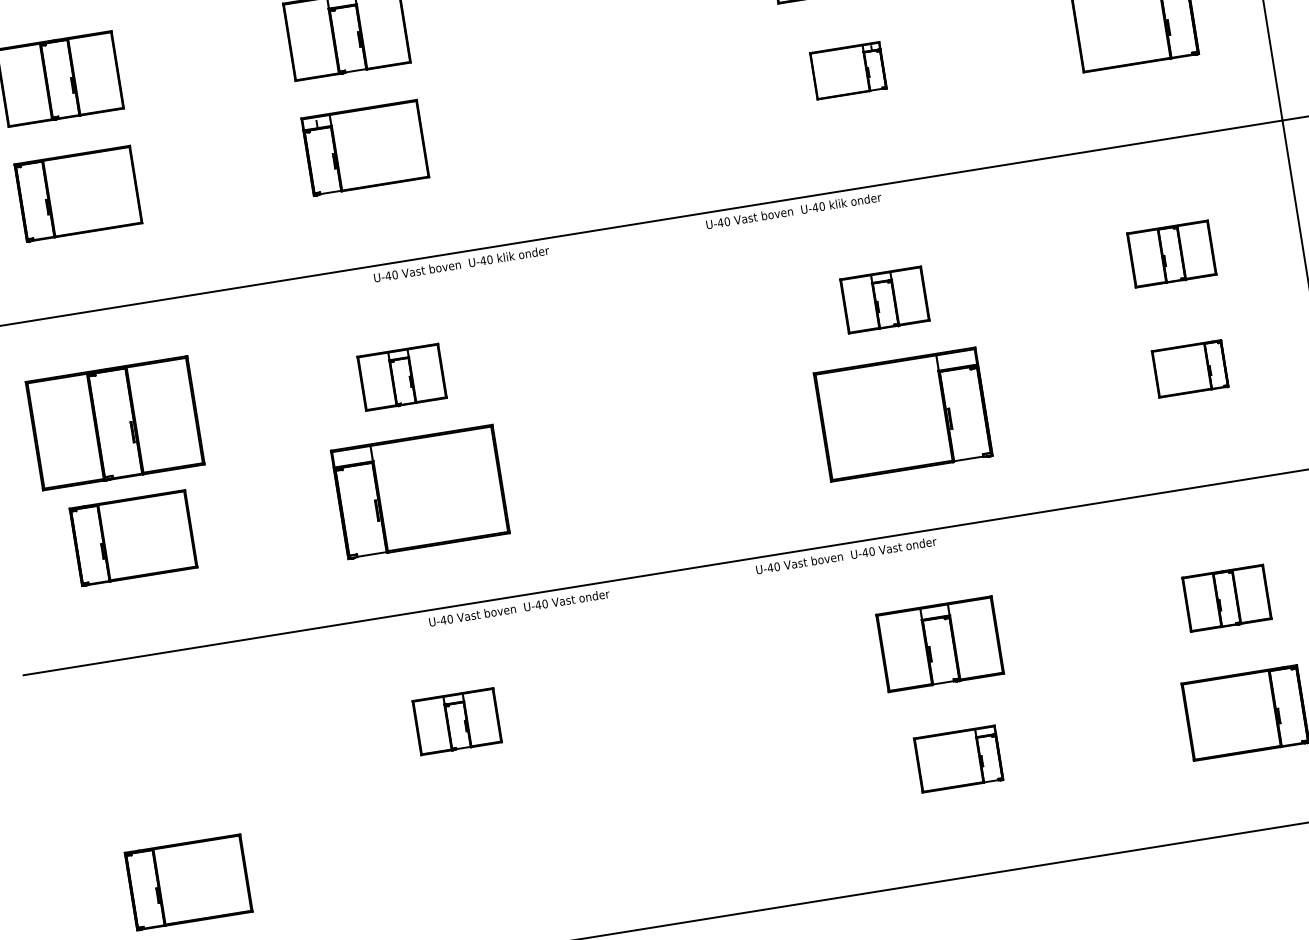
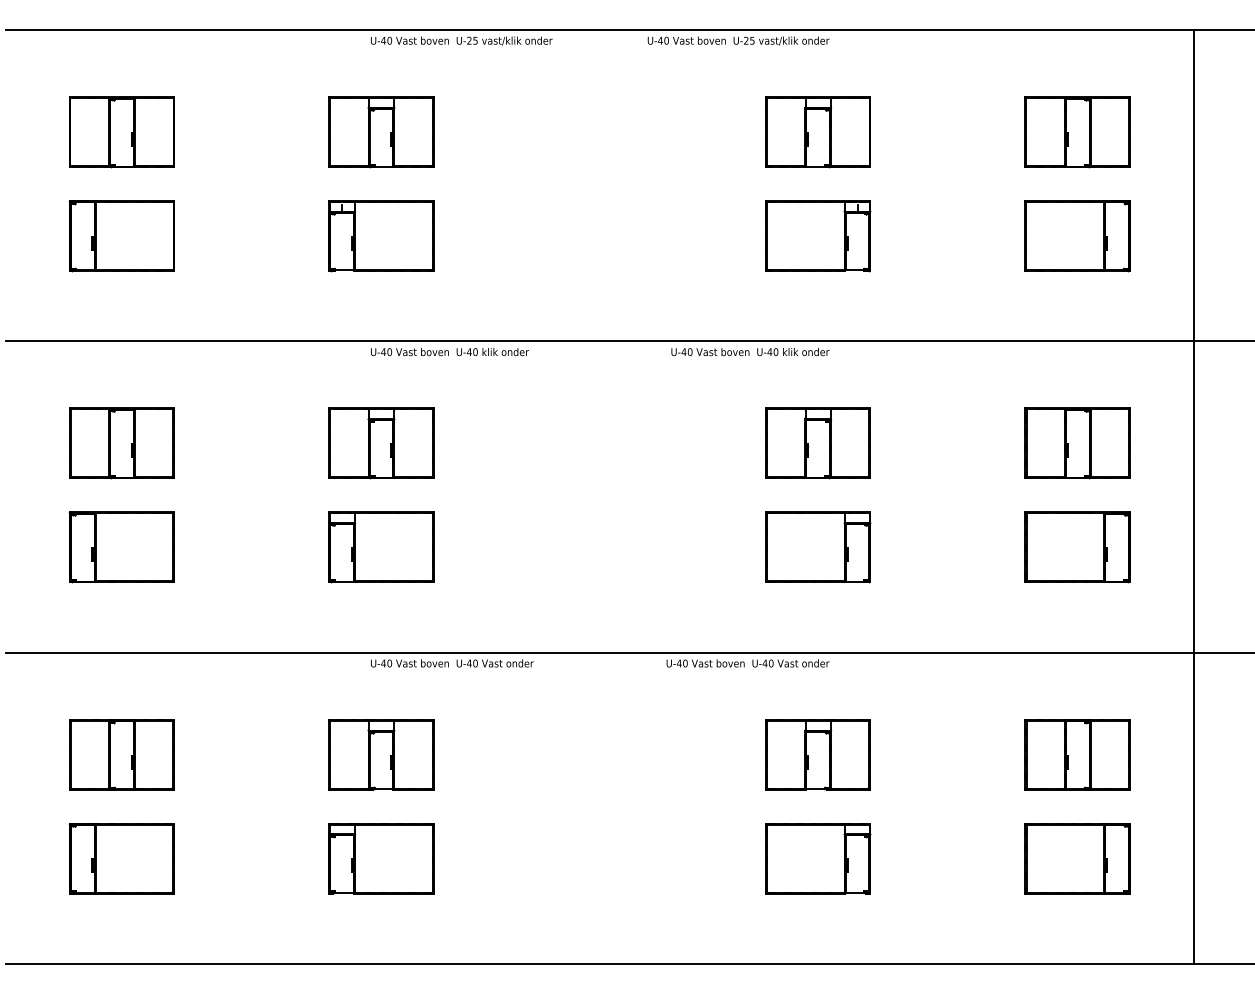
part: (848, 71) -> (818, 236), size x1.67
part: (1171, 254) -> (1077, 443), size x1.43
part: (884, 300) -> (817, 443), size x1.43
part: (1190, 369) -> (1077, 547), size x1.67
part: (402, 377) -> (381, 443), size x1.43
part: (903, 415) -> (818, 547), size x0.71
part: (114, 423) -> (121, 443), size x0.71
part: (420, 492) -> (381, 547), size x0.71
part: (1226, 598) -> (1077, 754), size x1.43
part: (457, 721) -> (381, 754), size x1.43
part: (958, 758) -> (818, 858), size x1.43
part: (169, 767) -> (121, 754), added
part: (475, 836) -> (381, 858), added

